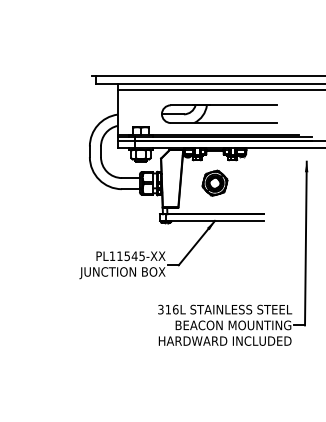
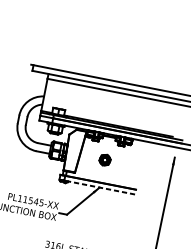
part: (219, 105) -> (119, 104), removed
part: (214, 182) -> (104, 159), size x0.6
line: (215, 220) -> (100, 187), solid -> dashed

